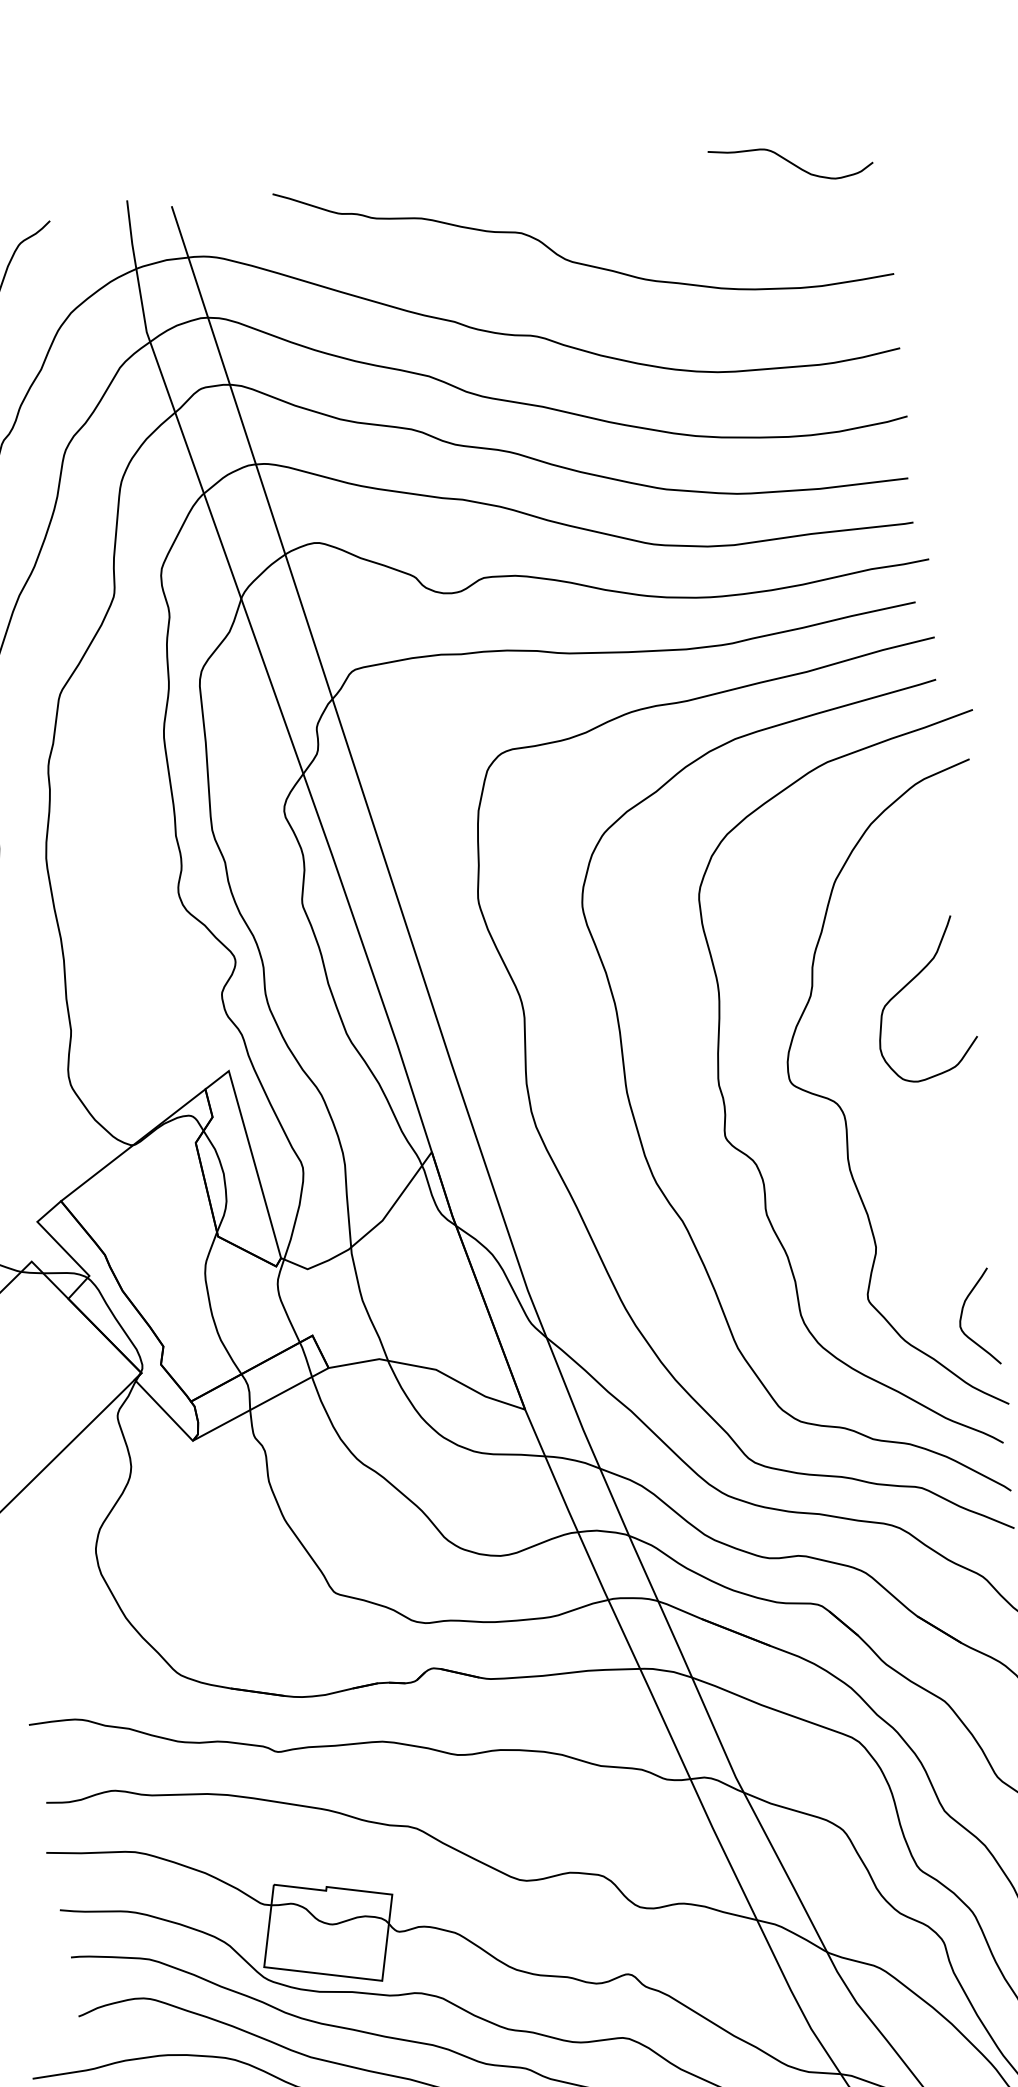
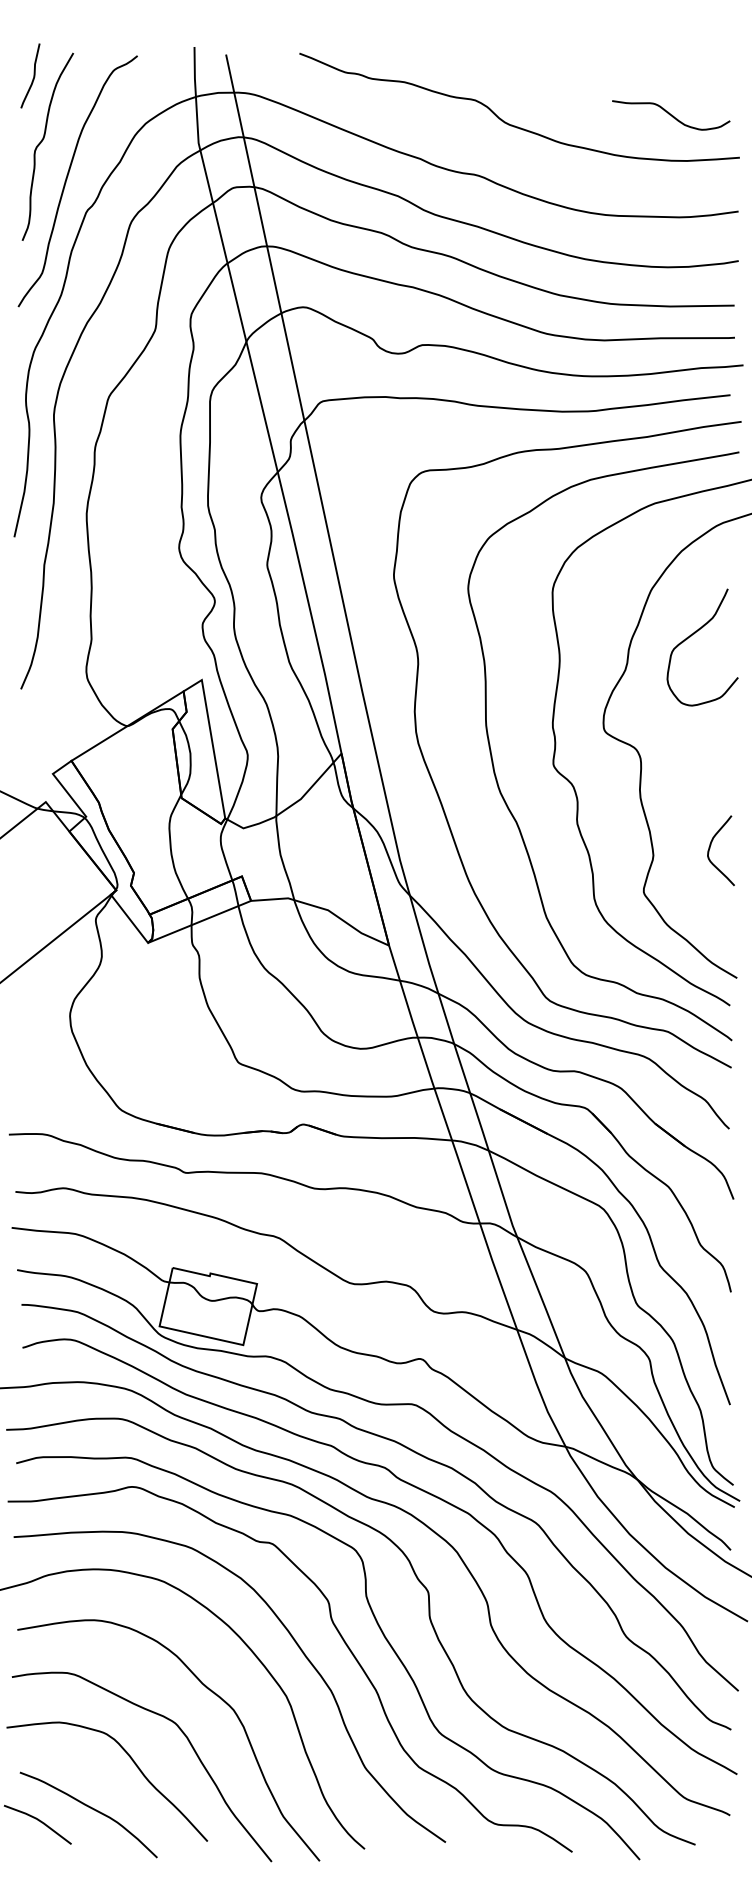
curve: (791, 163) -> (671, 115), moved
curve: (911, 983) -> (694, 634), moved
curve: (962, 1316) -> (710, 848), moved

